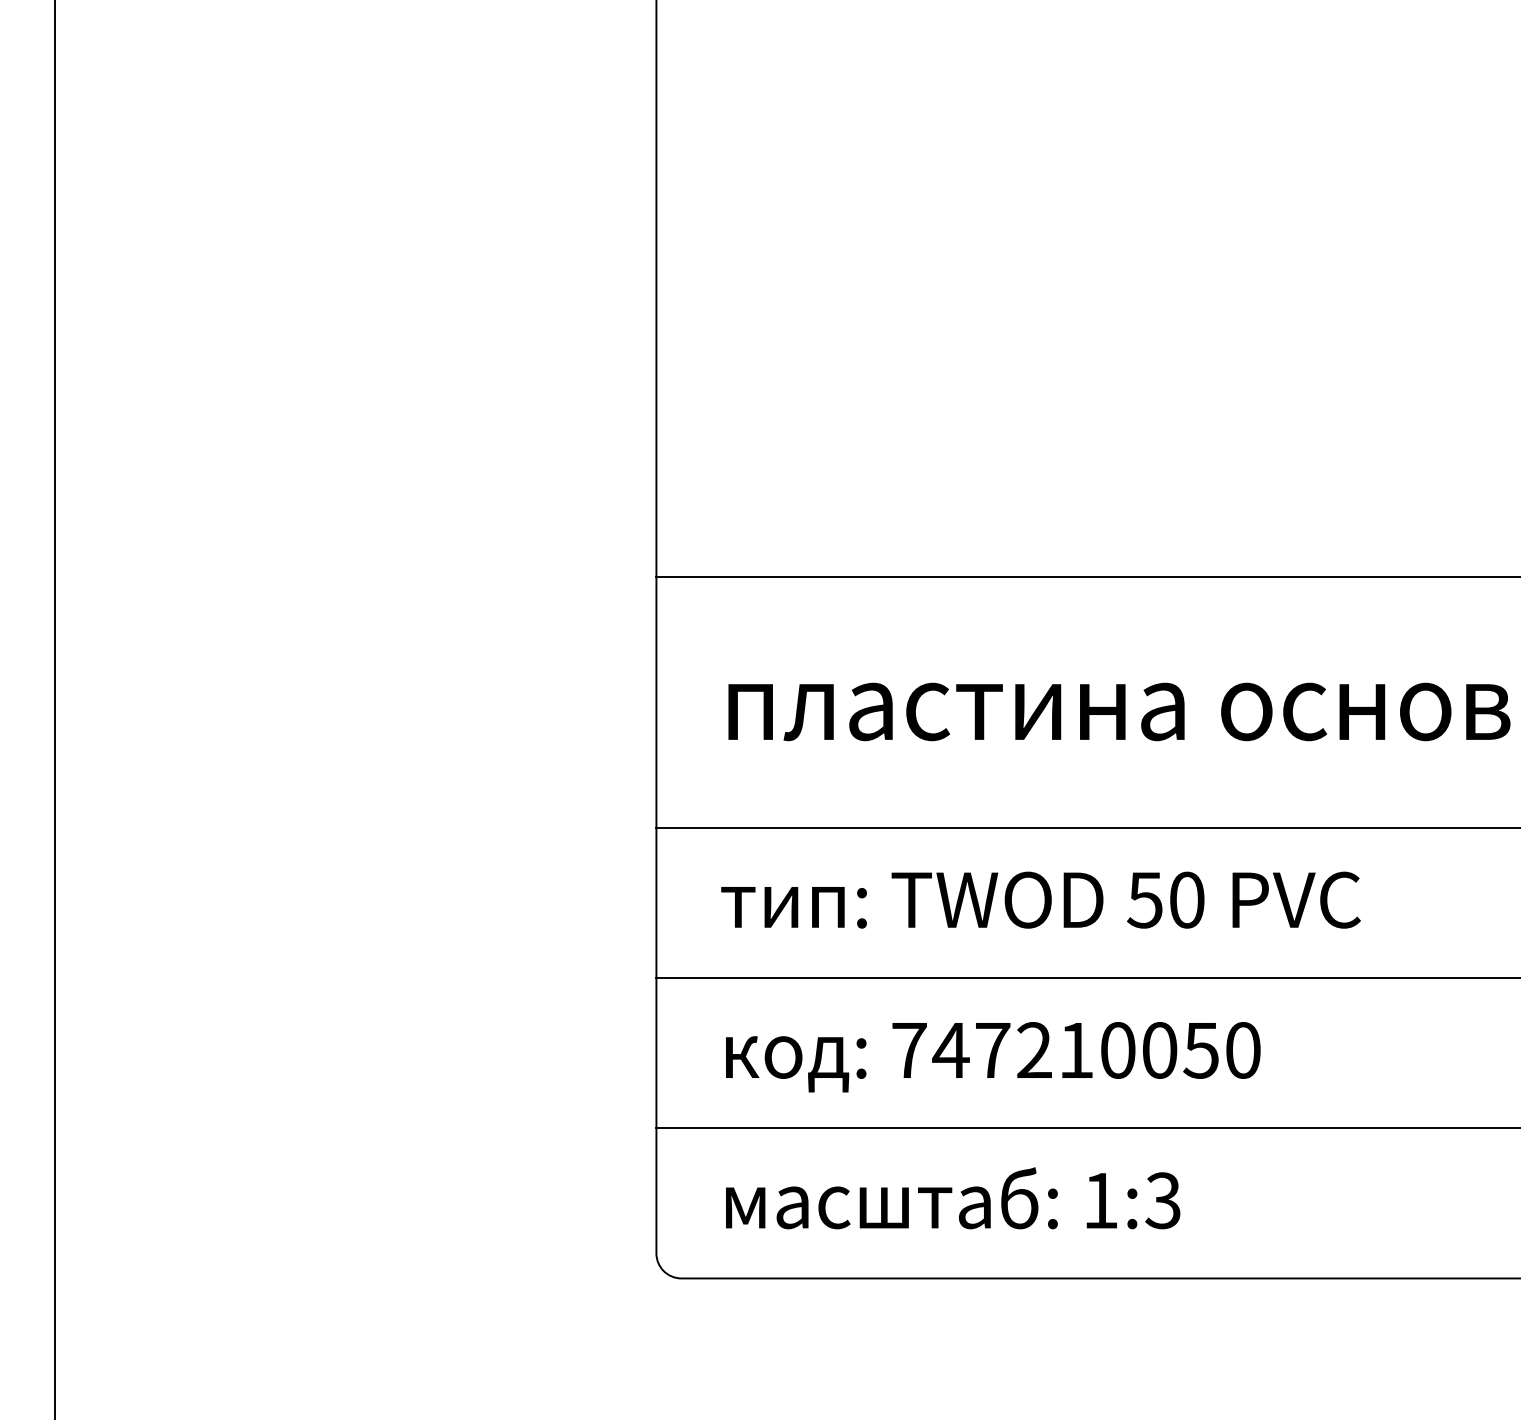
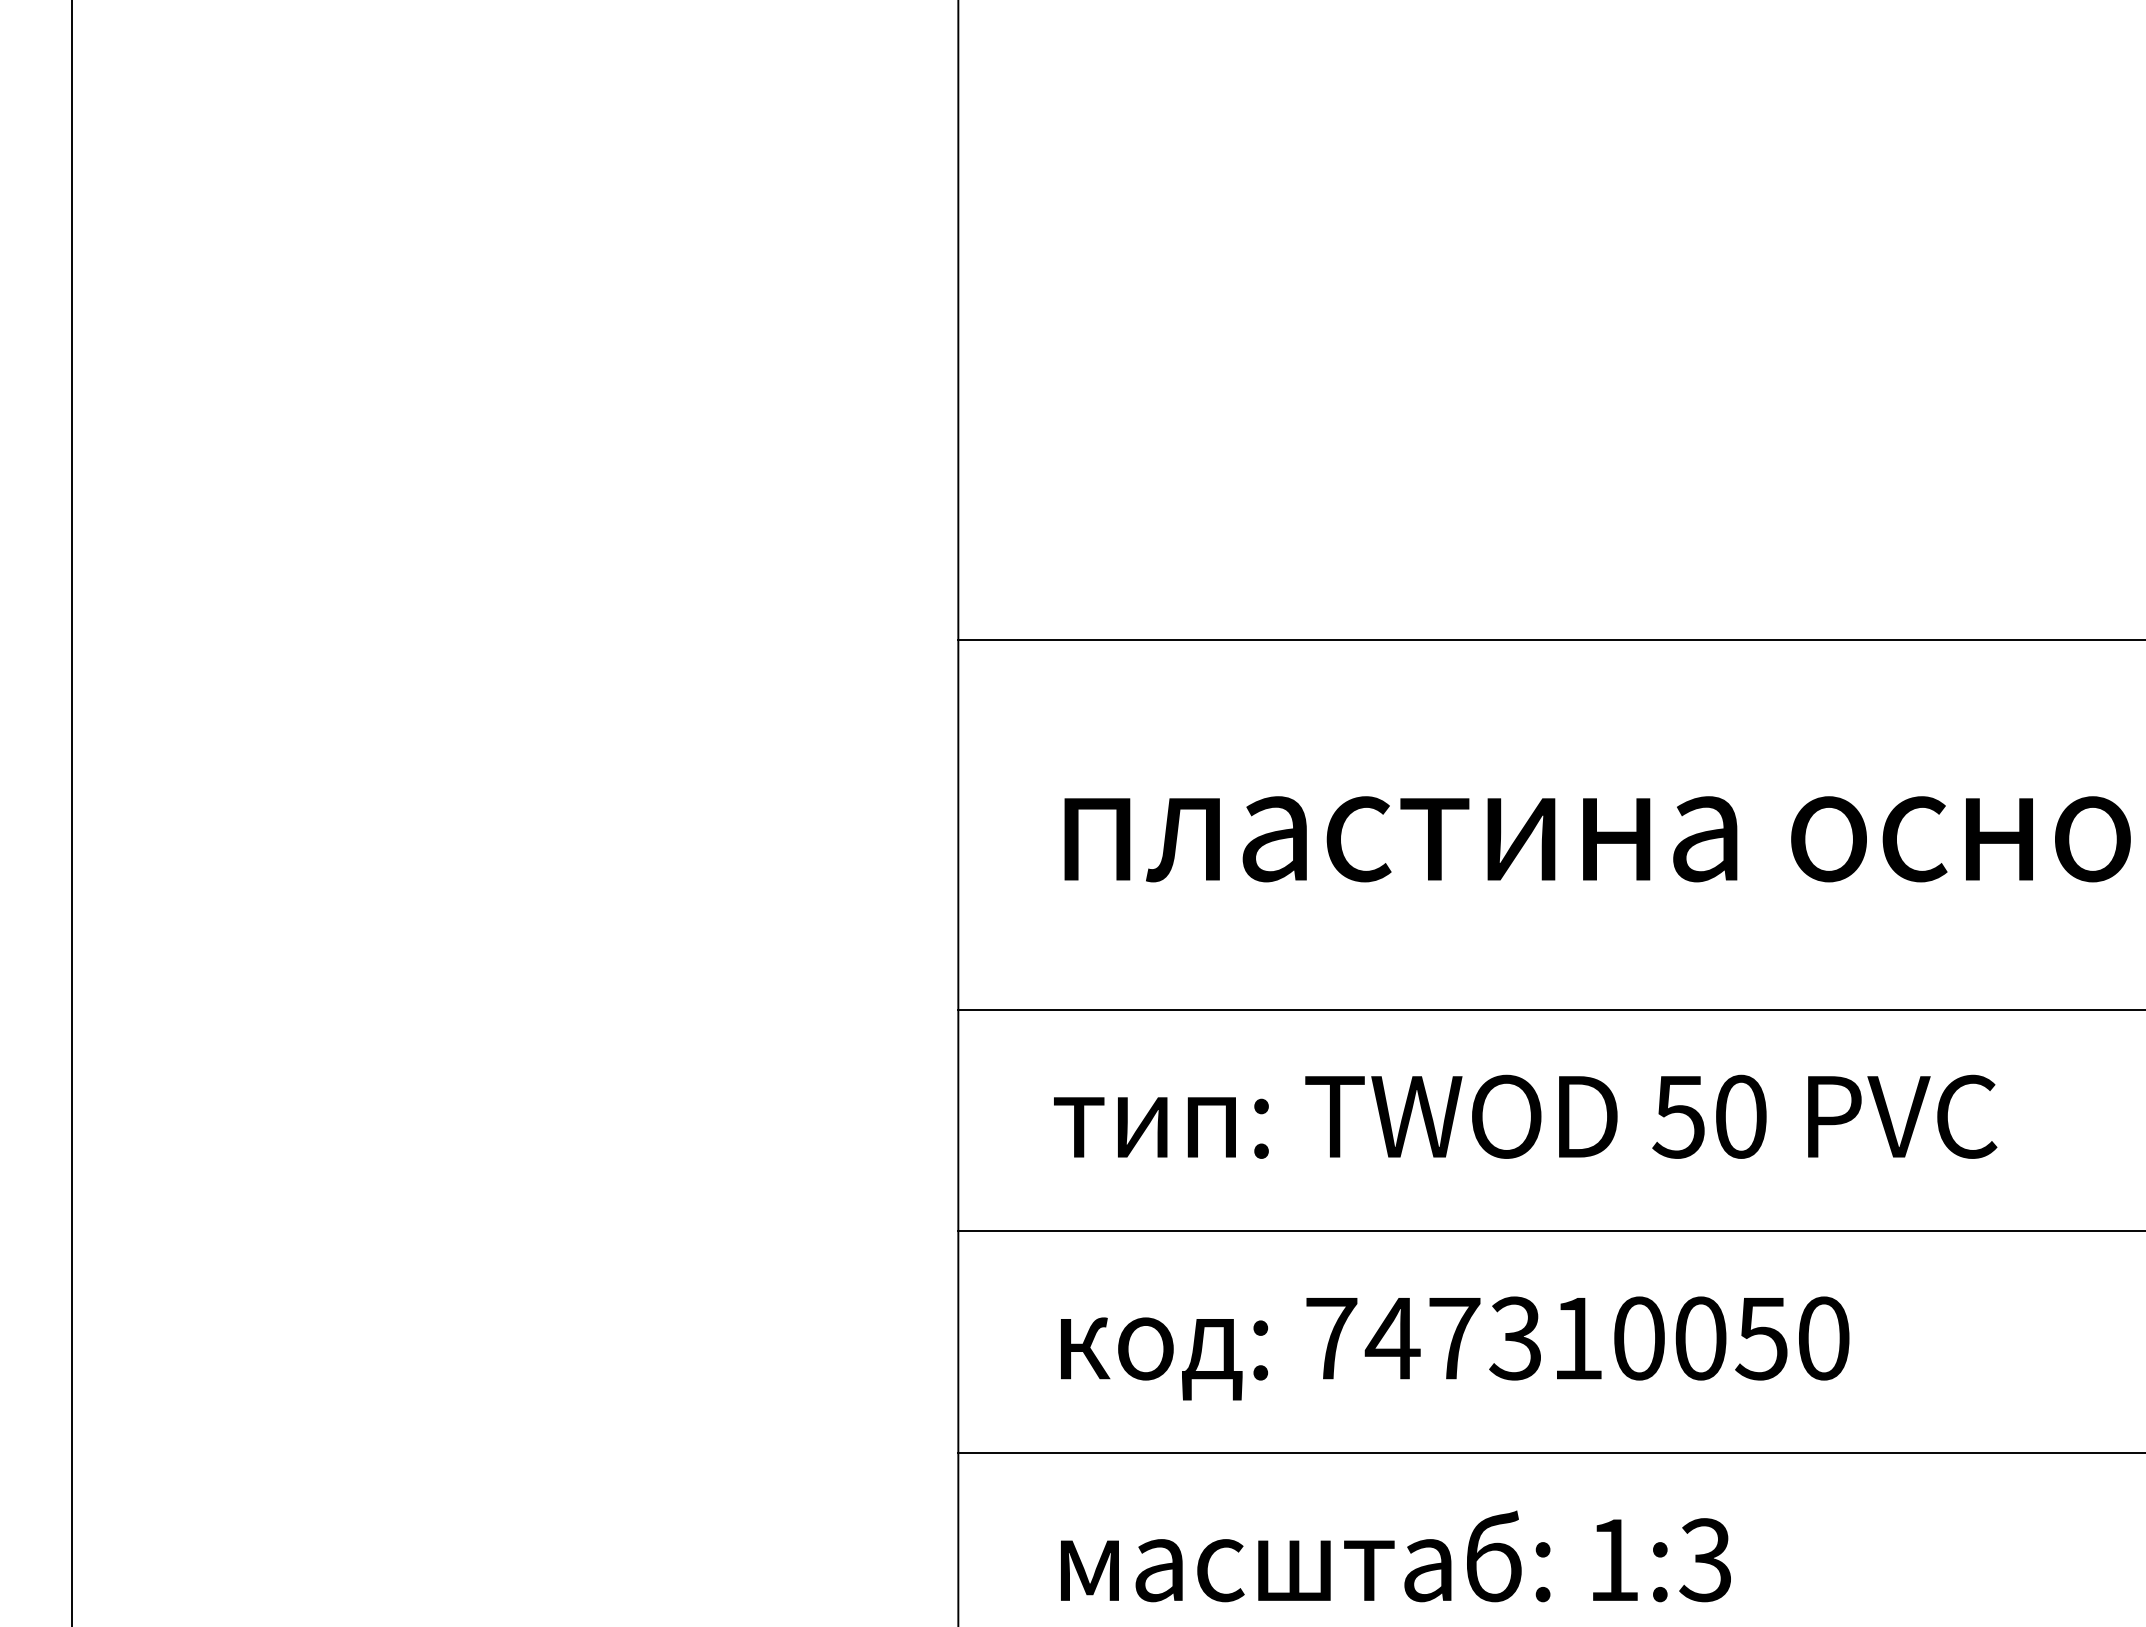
text: (1033, 1050) -> (1514, 1338), 747210050 -> 747310050

